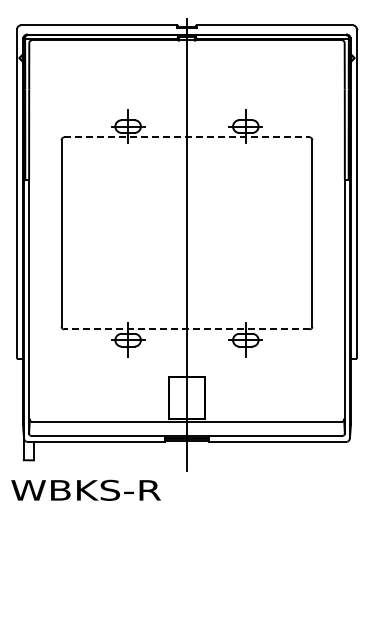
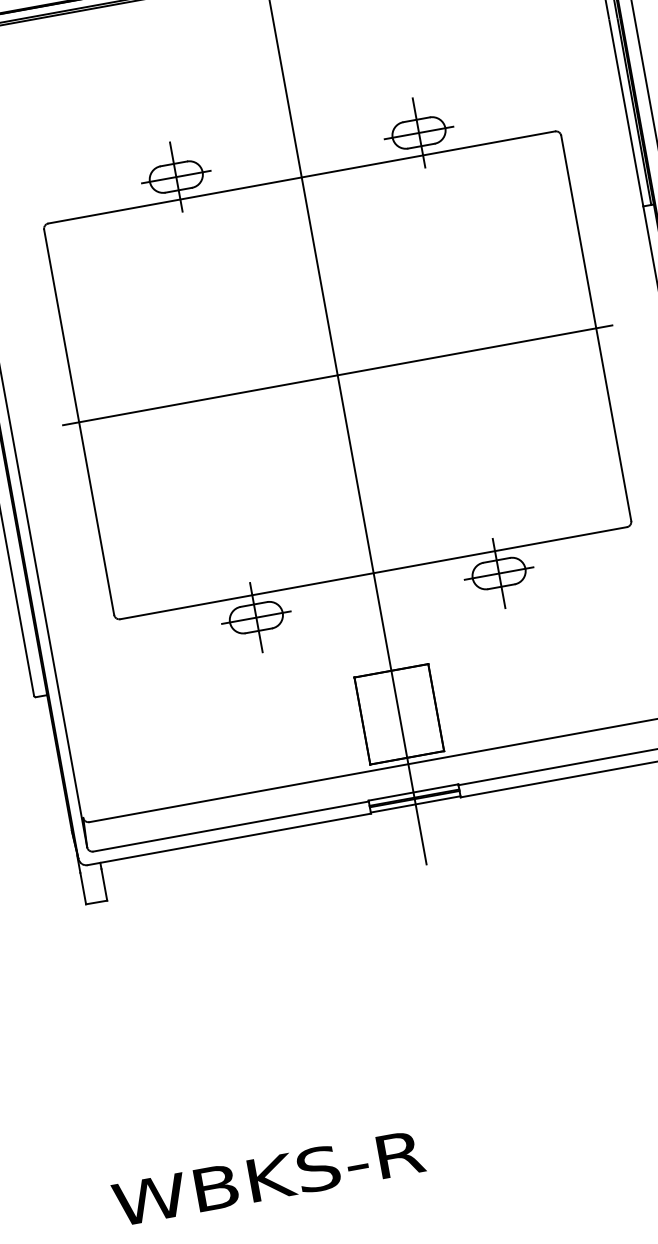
line: (186, 137) -> (300, 177), dashed -> solid
line: (186, 233) -> (336, 375), added
line: (186, 329) -> (372, 573), dashed -> solid
text: (85, 489) -> (267, 1176), moved

